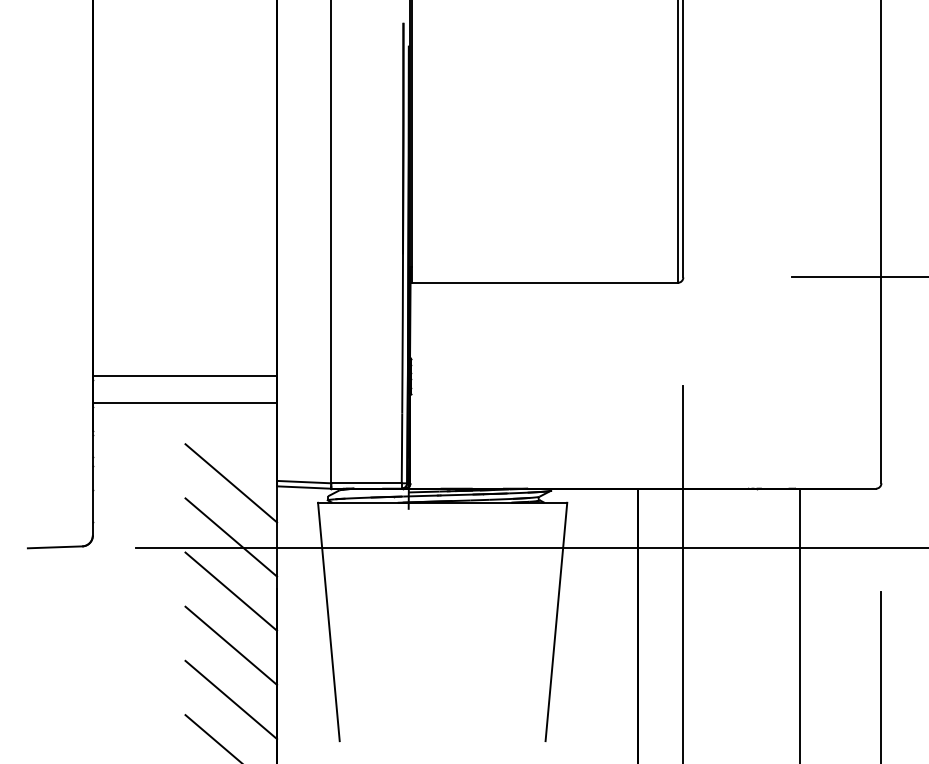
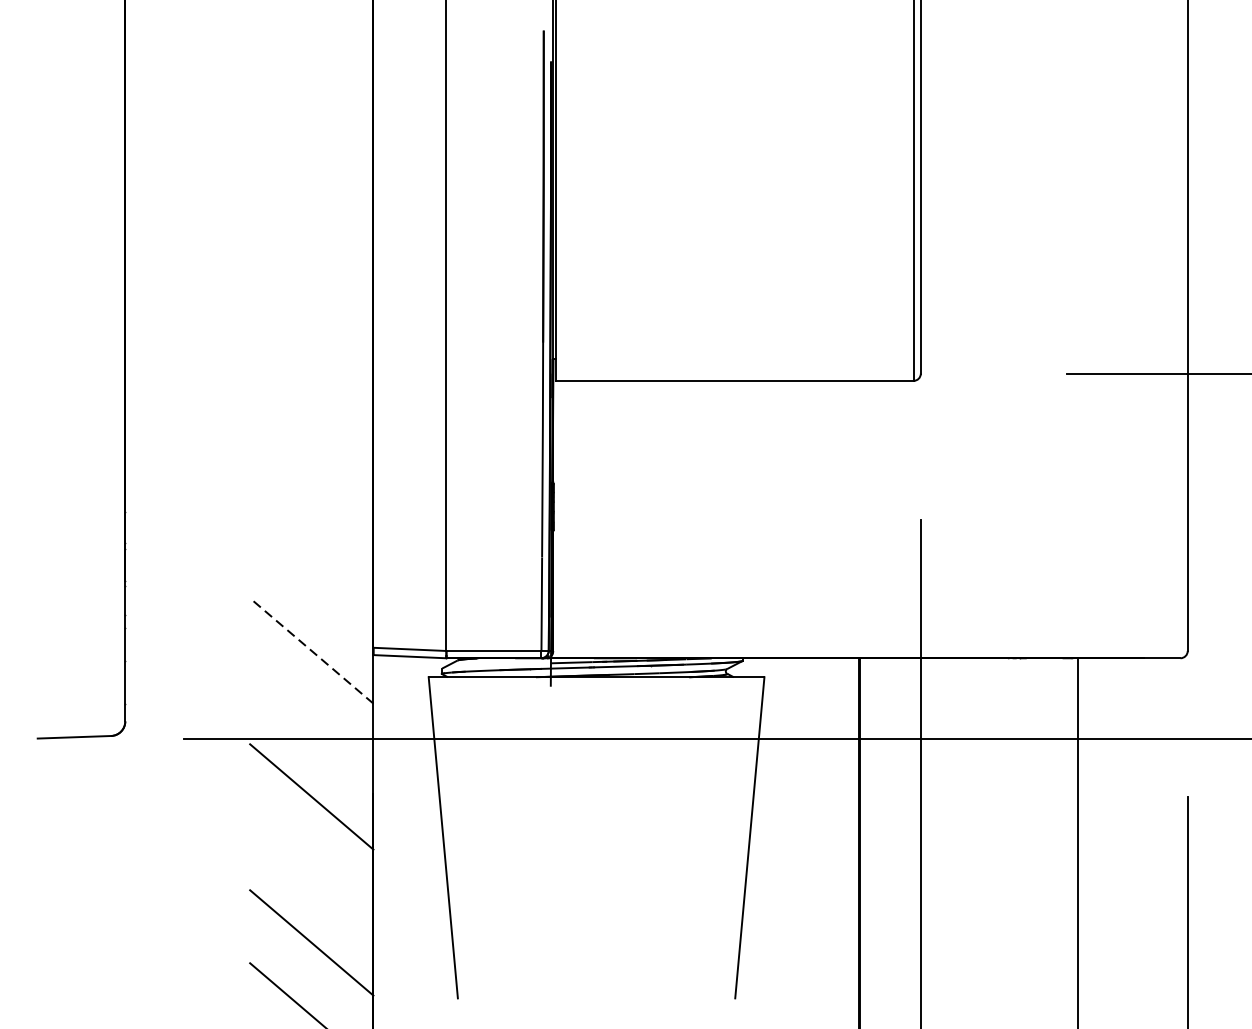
line: (184, 376) -> (248, 507), removed
line: (184, 403) -> (248, 543), removed
line: (230, 482) -> (310, 649), solid -> dashed
line: (231, 537) -> (312, 724), removed
line: (231, 645) -> (312, 869), removed

